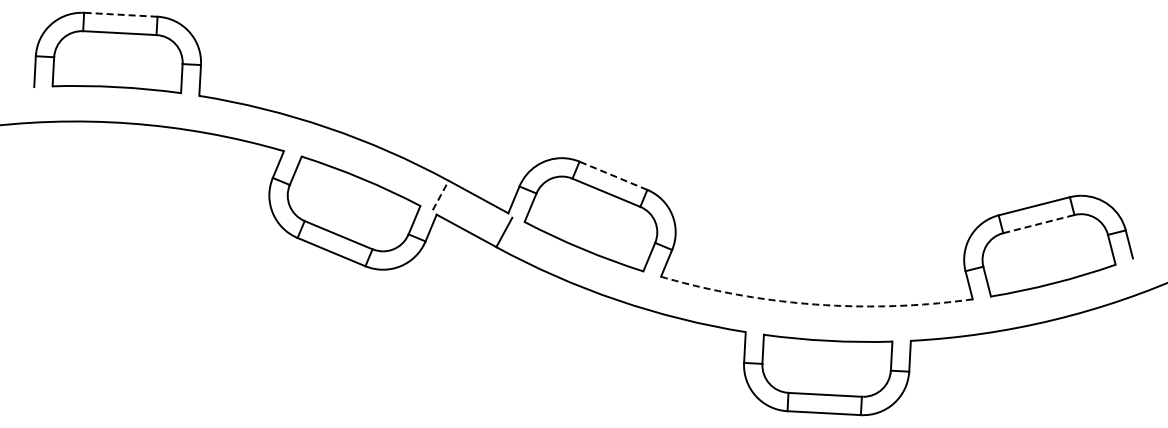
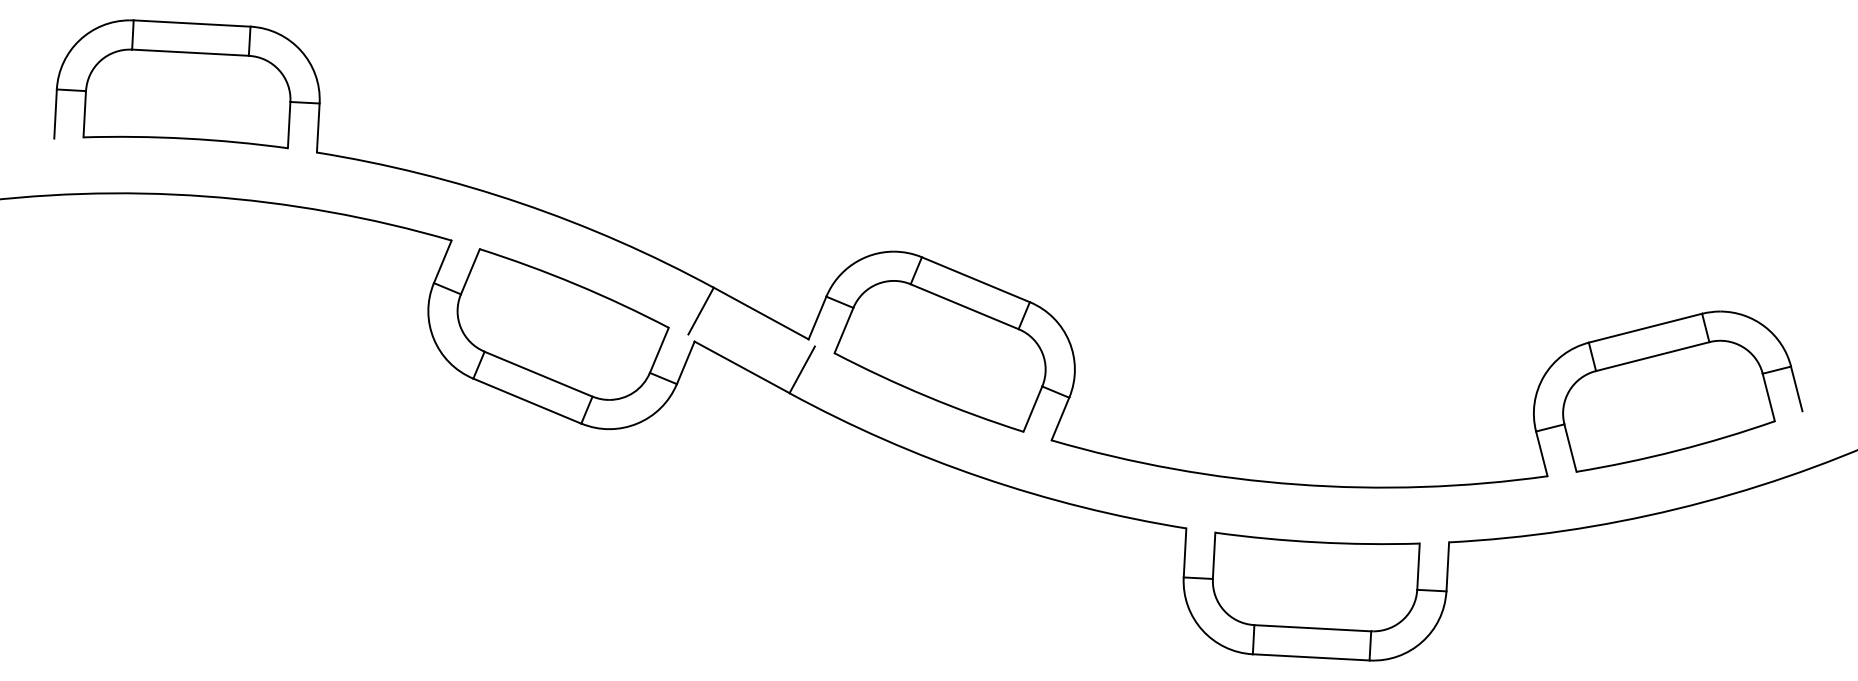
line: (120, 14) -> (191, 23), dashed -> solid
line: (613, 175) -> (975, 279), dashed -> solid
line: (440, 195) -> (700, 311), dashed -> solid
line: (1038, 224) -> (1652, 357), dashed -> solid
arc: (815, 304) -> (1297, 484), dashed -> solid

